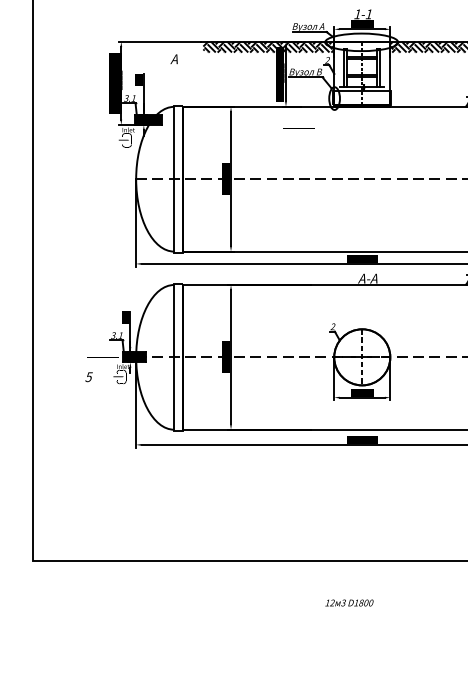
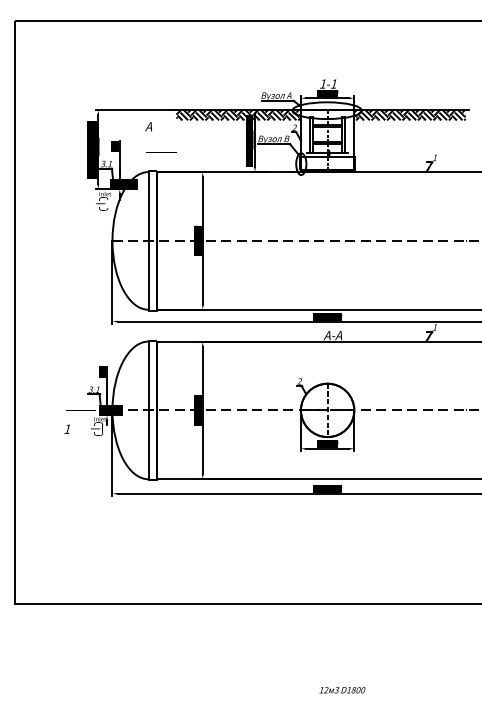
line: (299, 128) -> (161, 152), moved
text: (88, 376) -> (67, 428), 5 -> 1
text: (349, 603) -> (342, 690), moved

